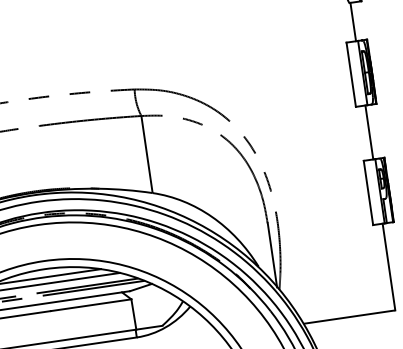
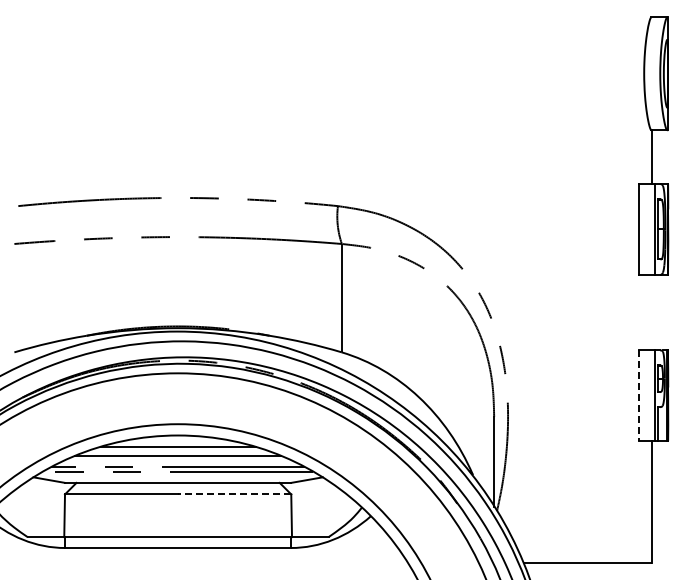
line: (369, 132) -> (652, 312), removed
line: (368, 193) -> (639, 396), solid -> dashed
line: (91, 305) -> (234, 494), solid -> dashed

